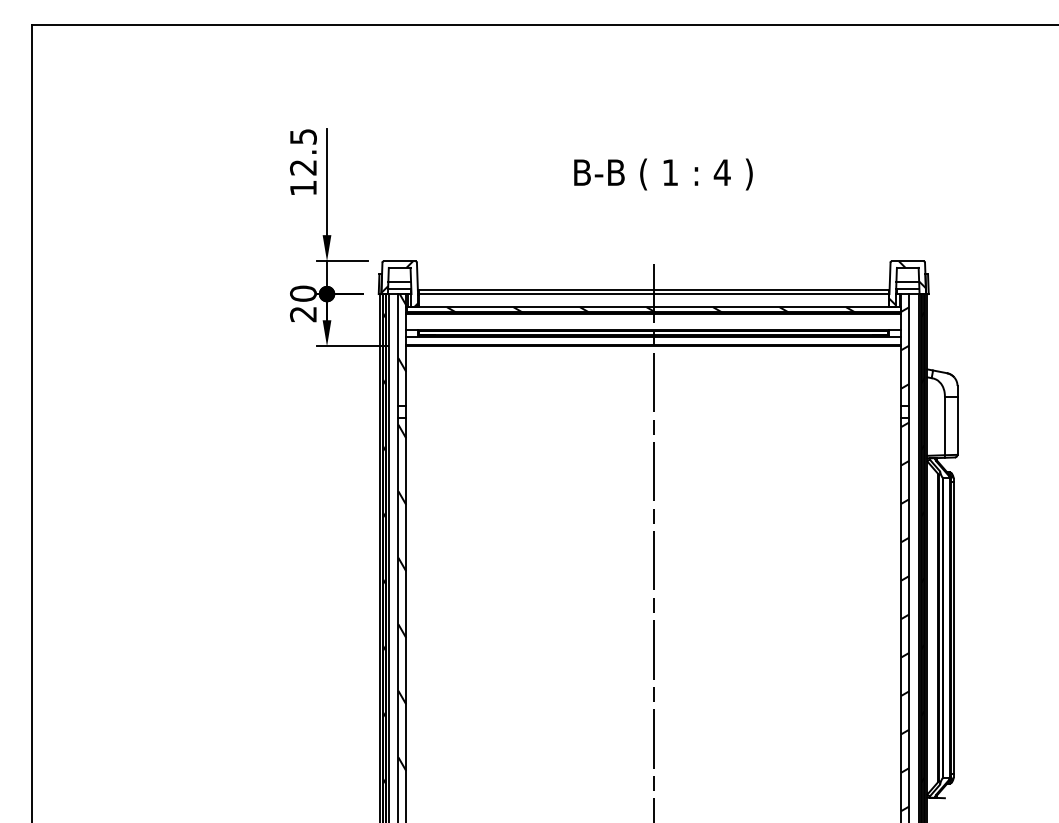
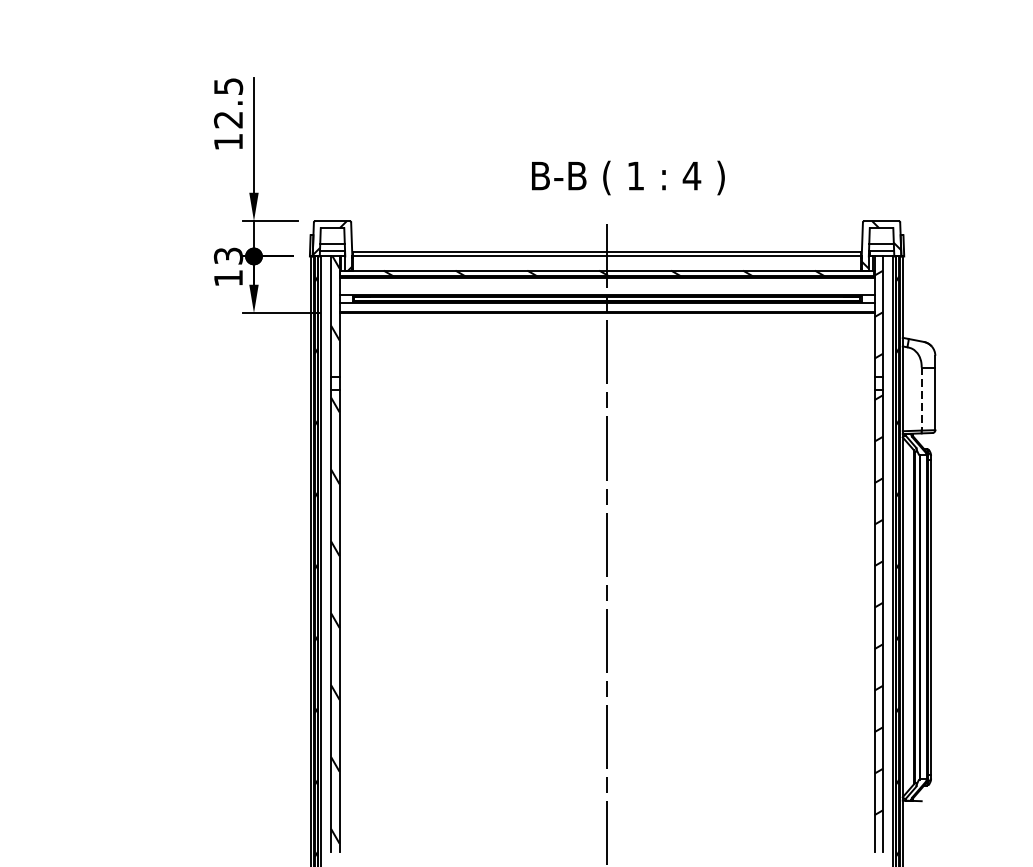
text: (663, 174) -> (628, 178), moved
text: (303, 303) -> (228, 266), 20 -> 13
line: (944, 426) -> (921, 399), solid -> dashed

